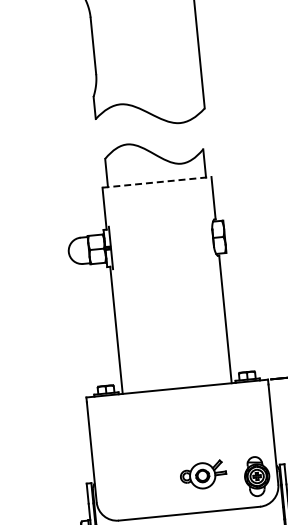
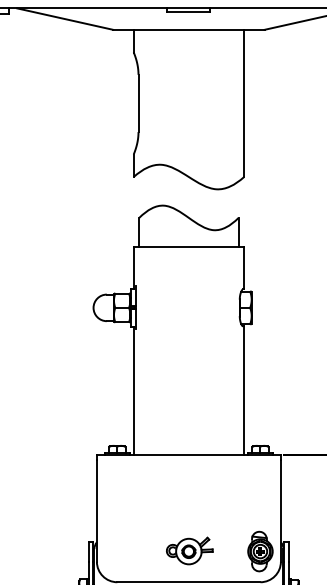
line: (157, 182) -> (189, 246), dashed -> solid
part: (203, 474) -> (189, 550), moved

